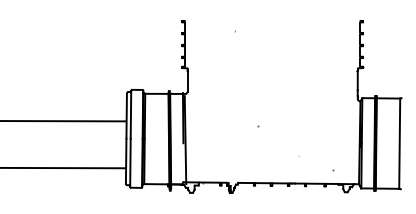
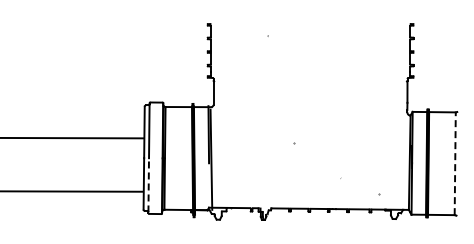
line: (399, 143) -> (455, 163), solid -> dashed
line: (130, 161) -> (148, 184), solid -> dashed

